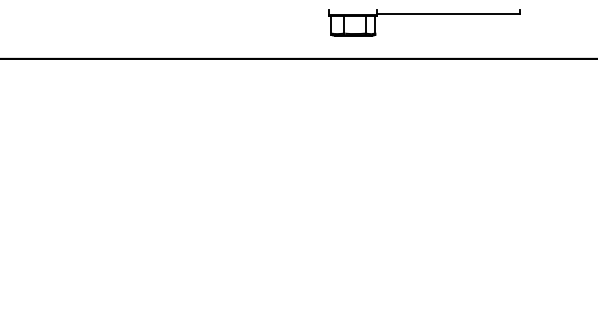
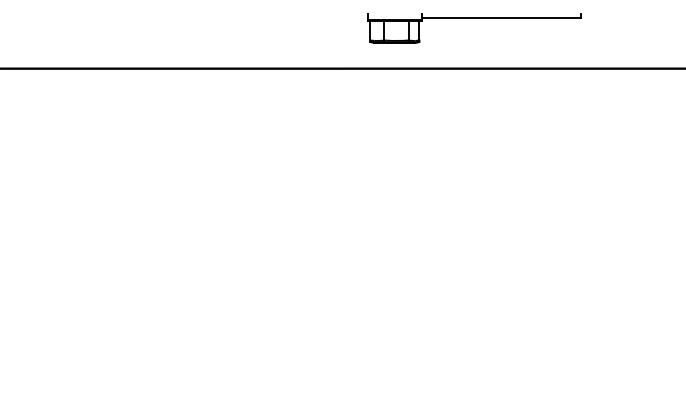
part: (424, 13) -> (474, 18), moved

